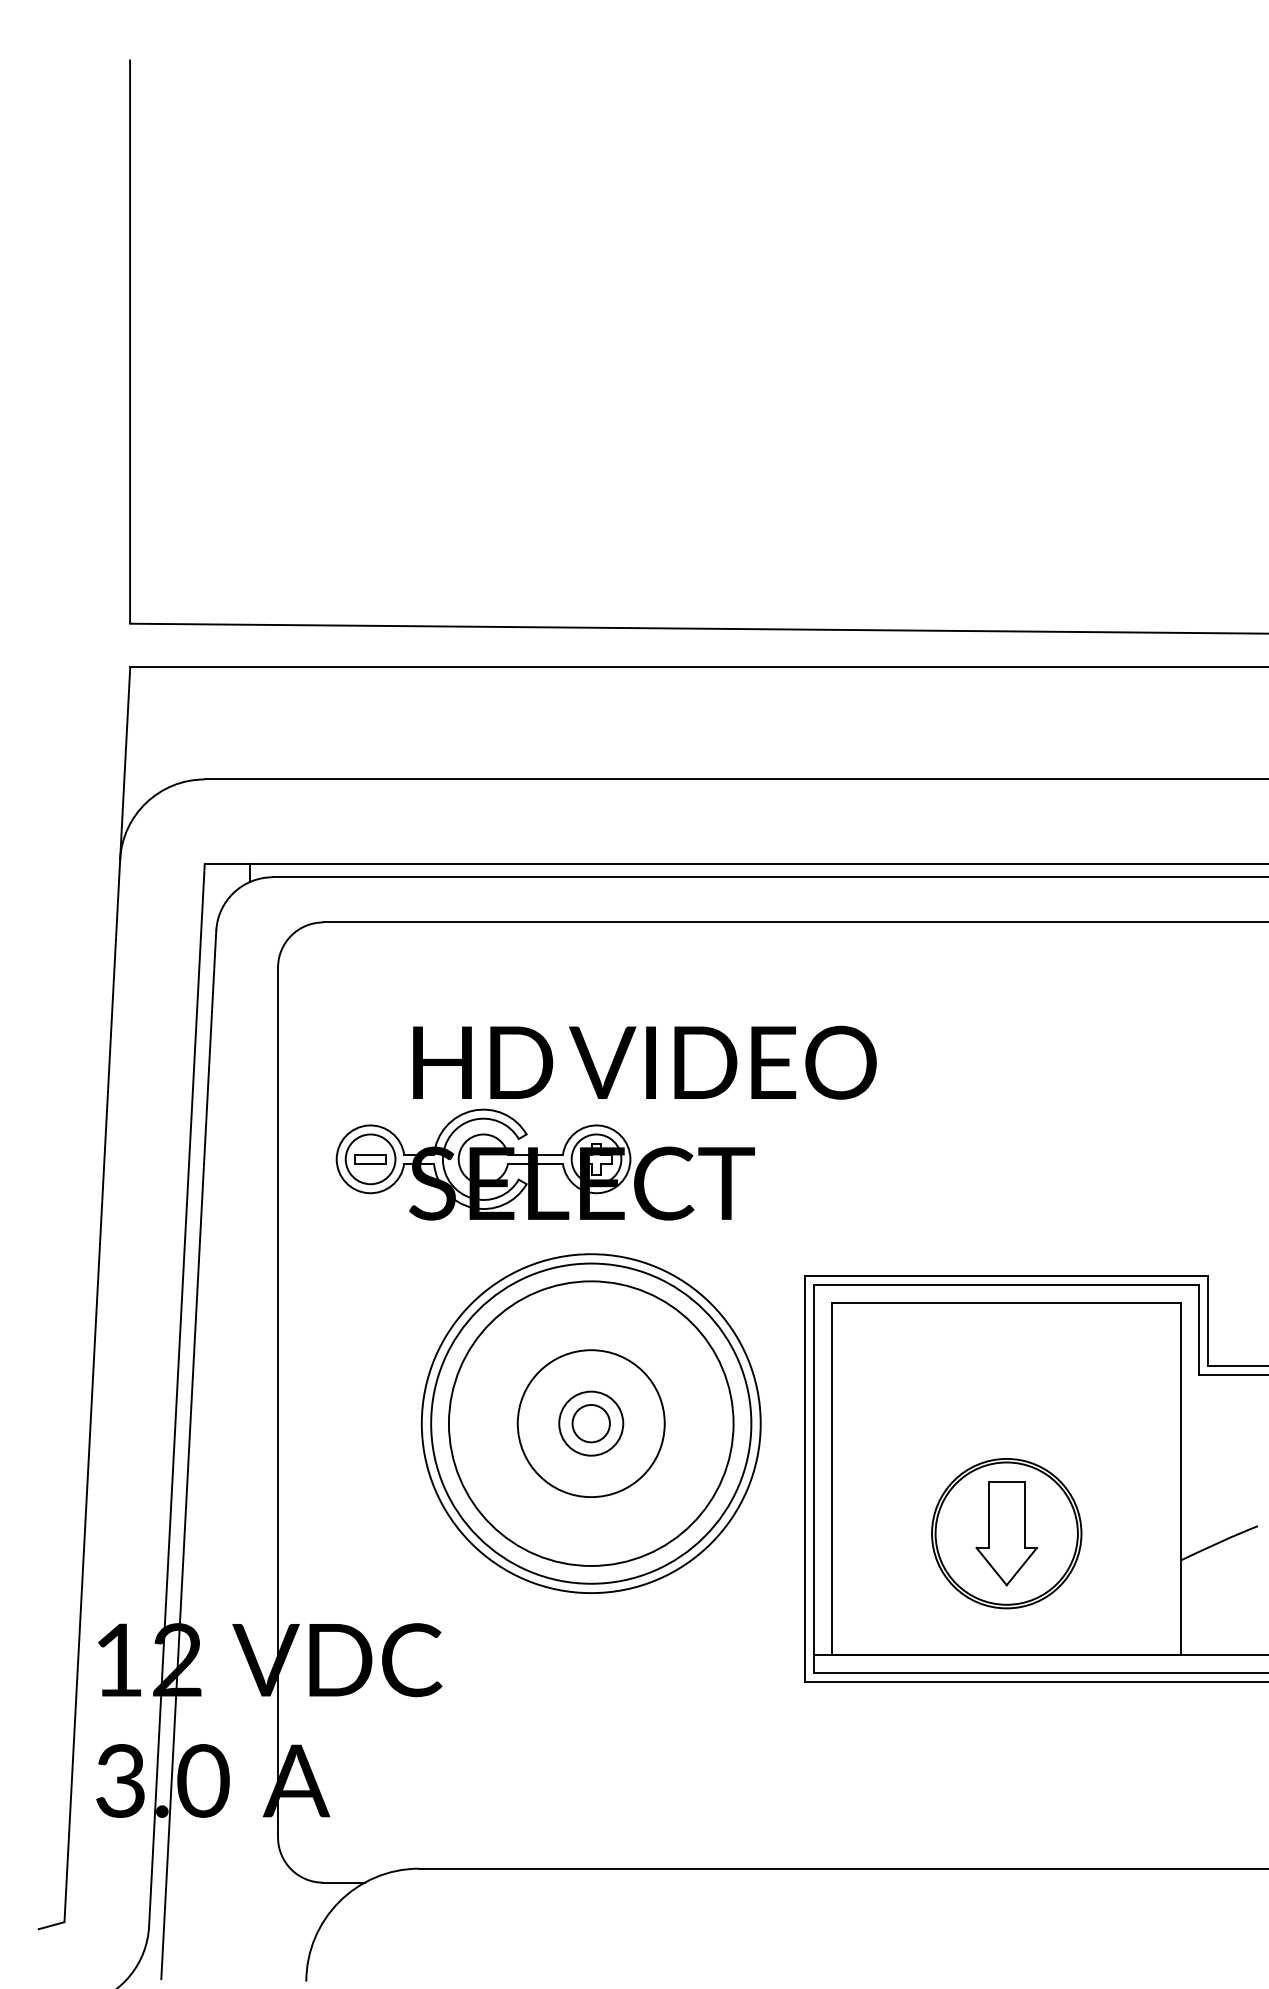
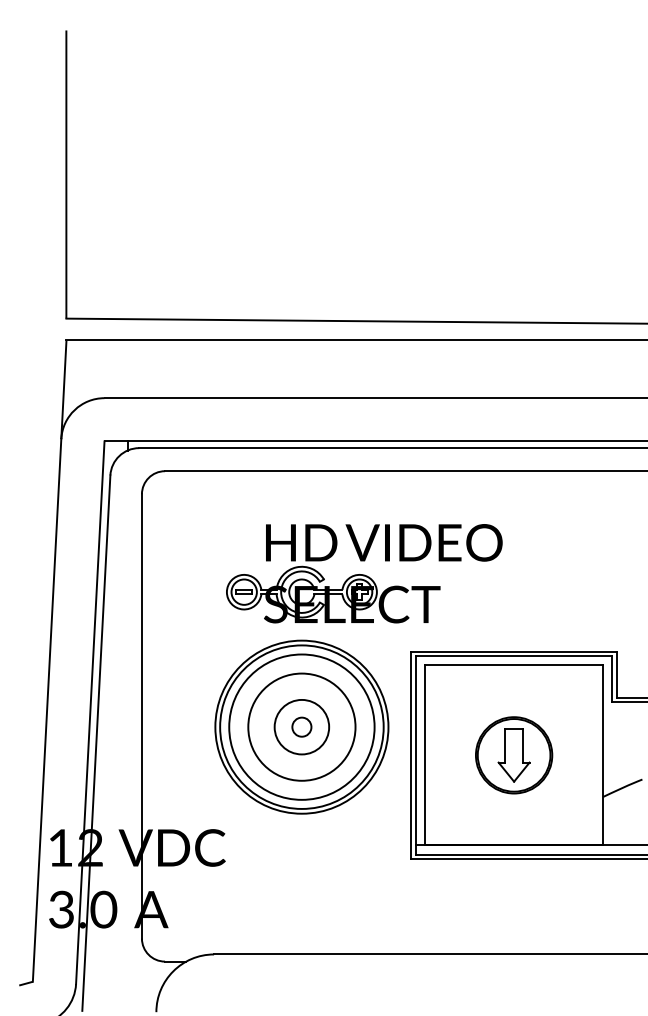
part: (606, 1122) -> (364, 573), moved
circle: (590, 1422) -> (301, 726), size x1.43
circle: (590, 1422) -> (301, 726), size x1.67
part: (1007, 1533) -> (514, 755), moved

